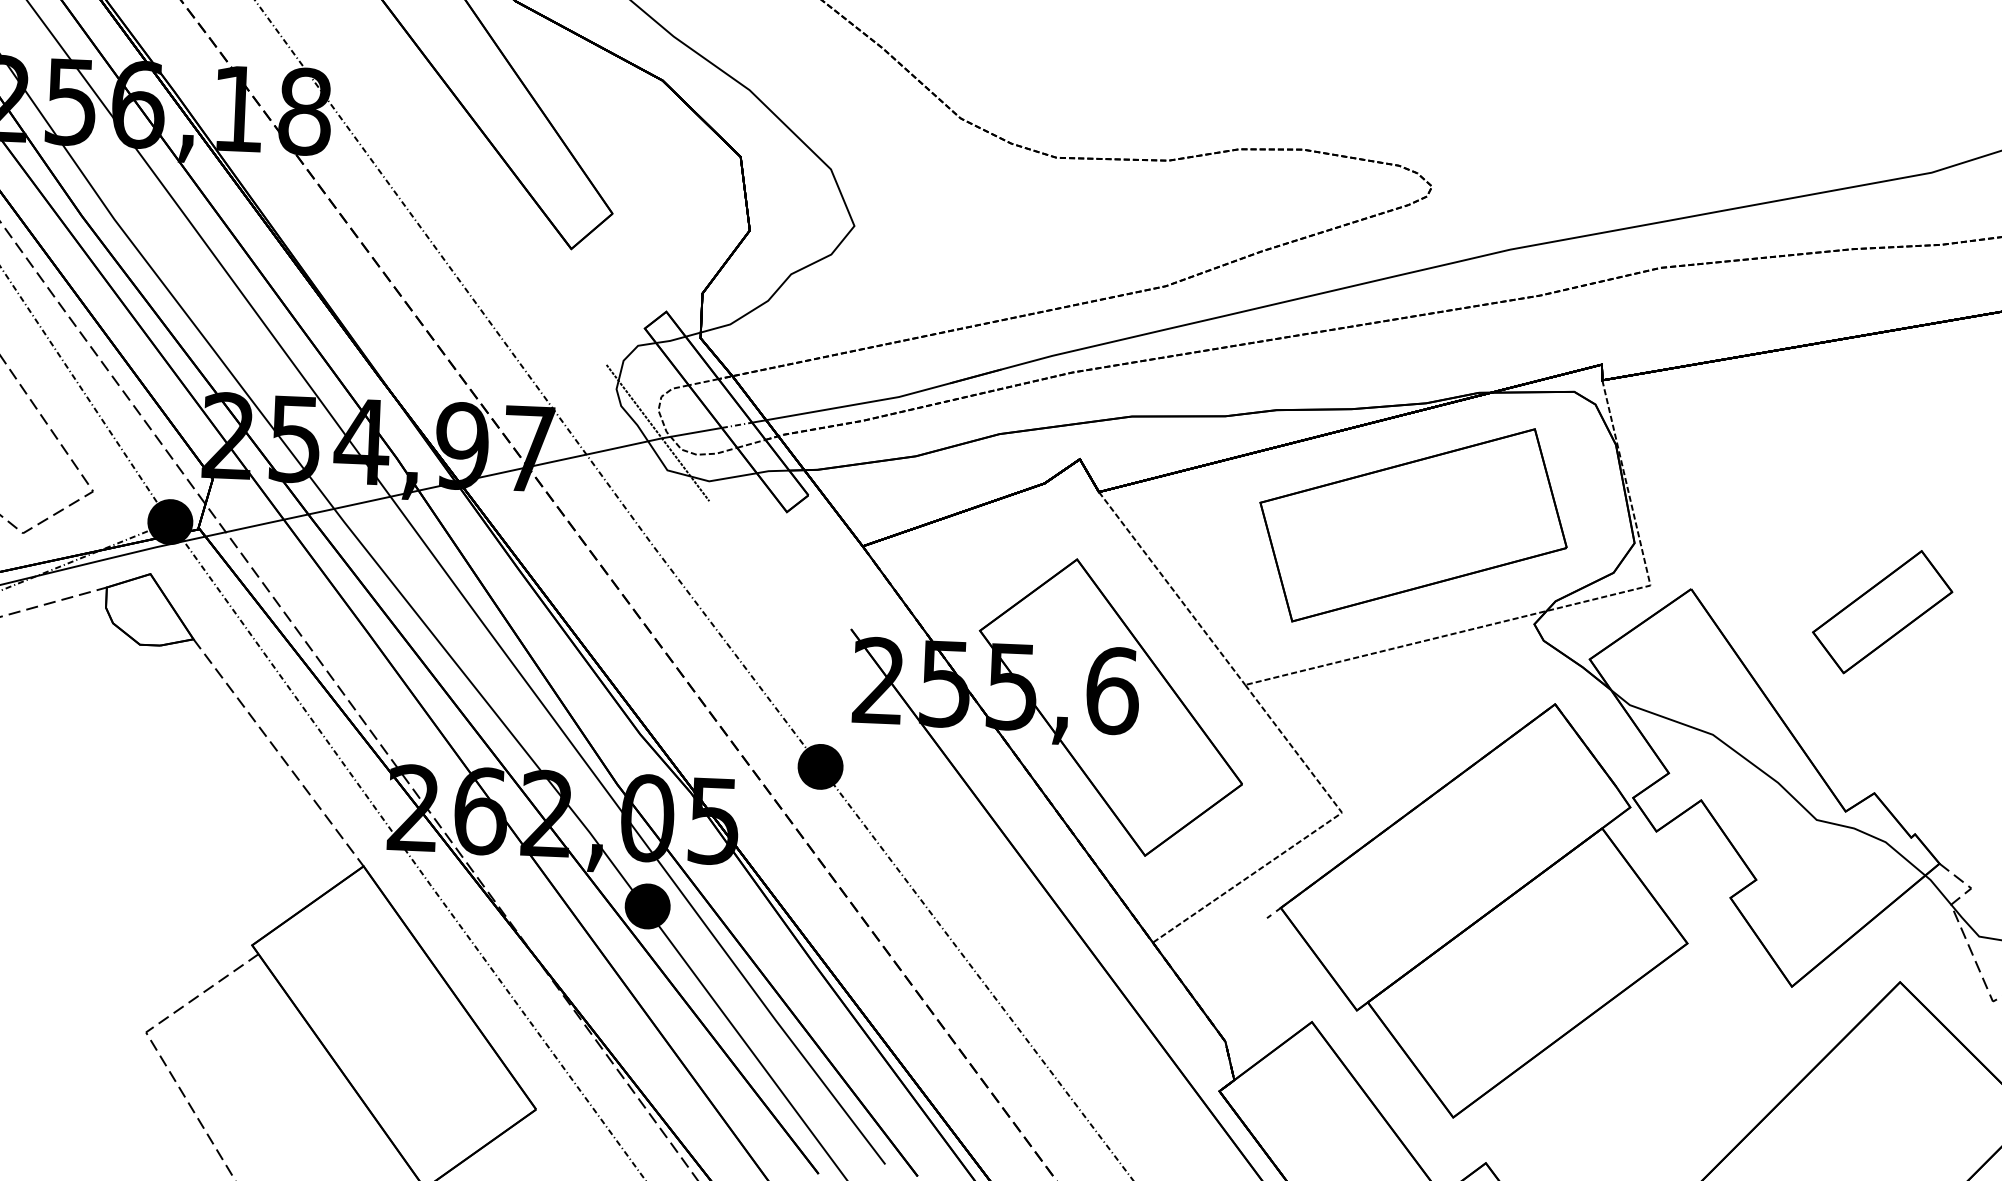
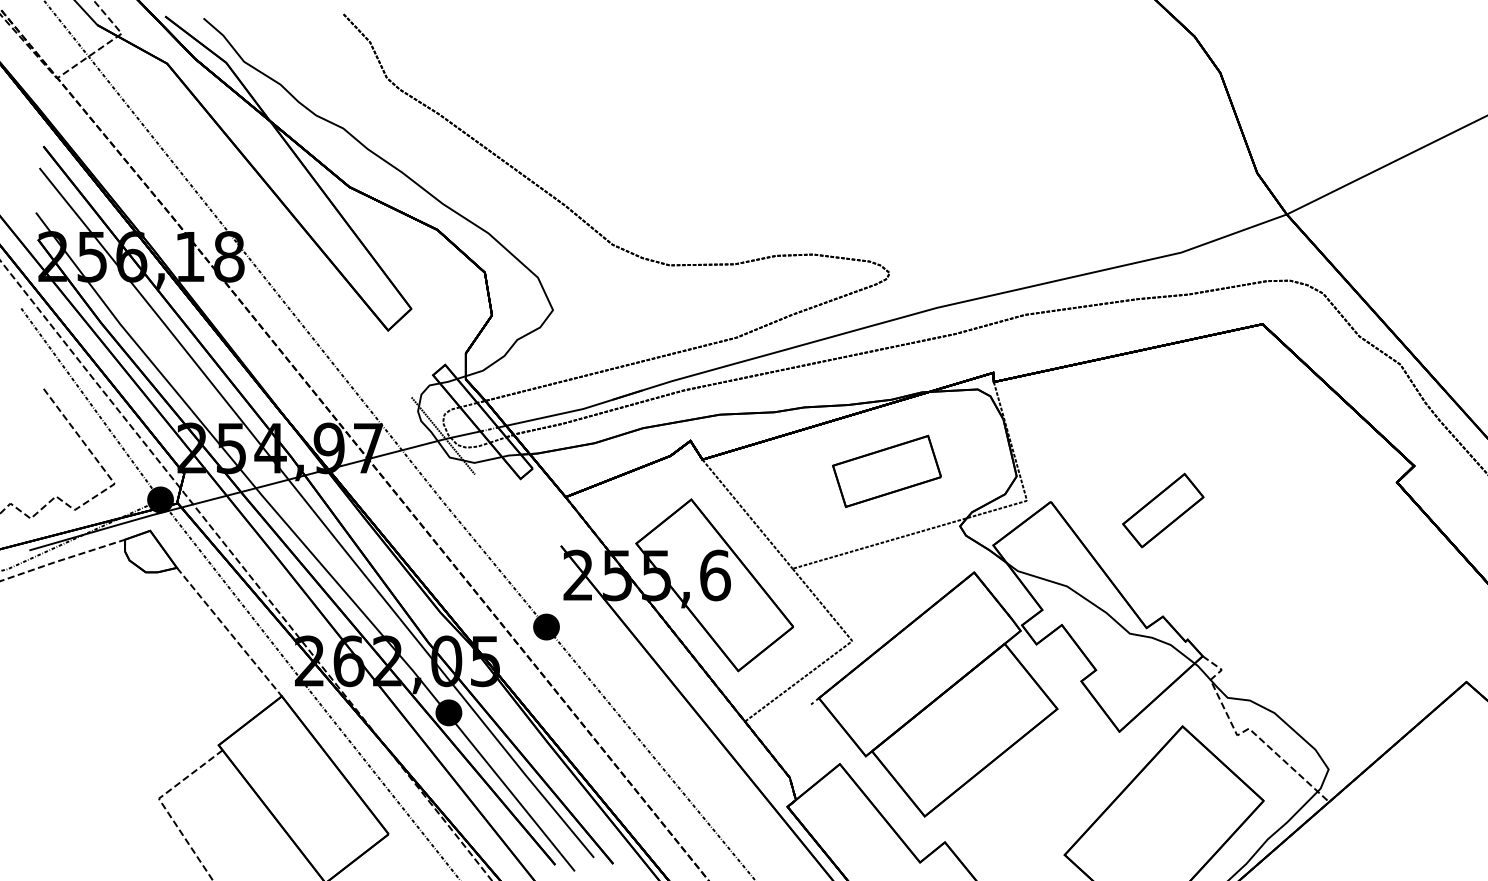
part: (1412, 525) -> (886, 471), size x0.6

